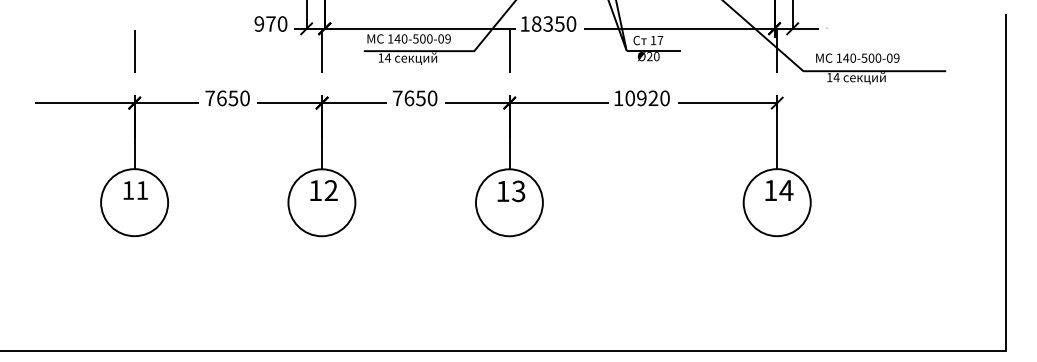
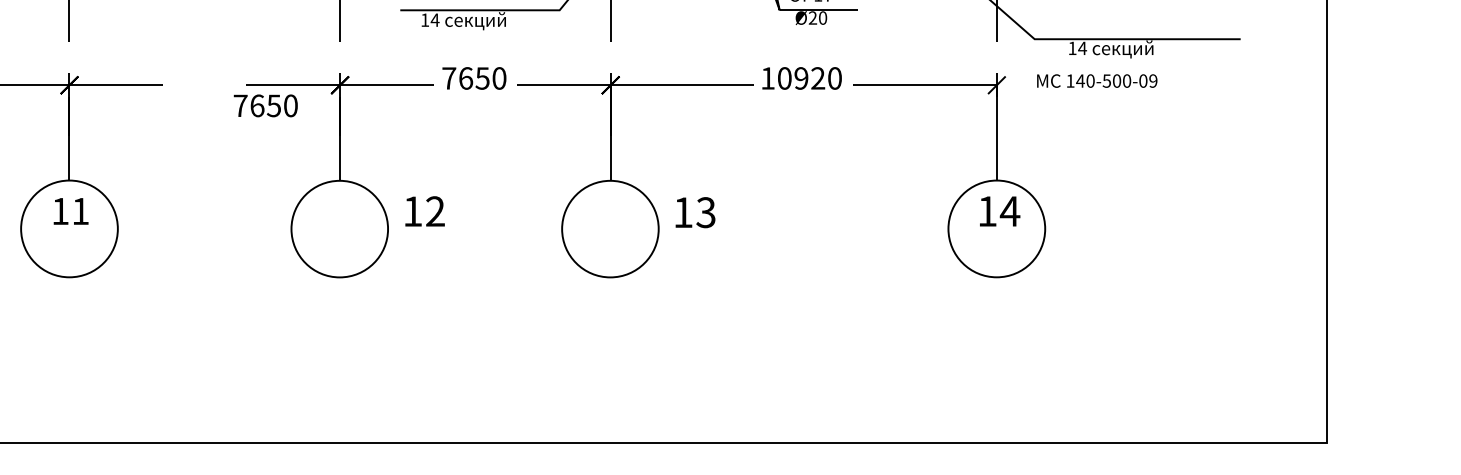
text: (857, 57) -> (1096, 80), moved
text: (227, 98) -> (265, 106), moved
text: (323, 190) -> (424, 211), moved
text: (511, 191) -> (695, 212), moved

